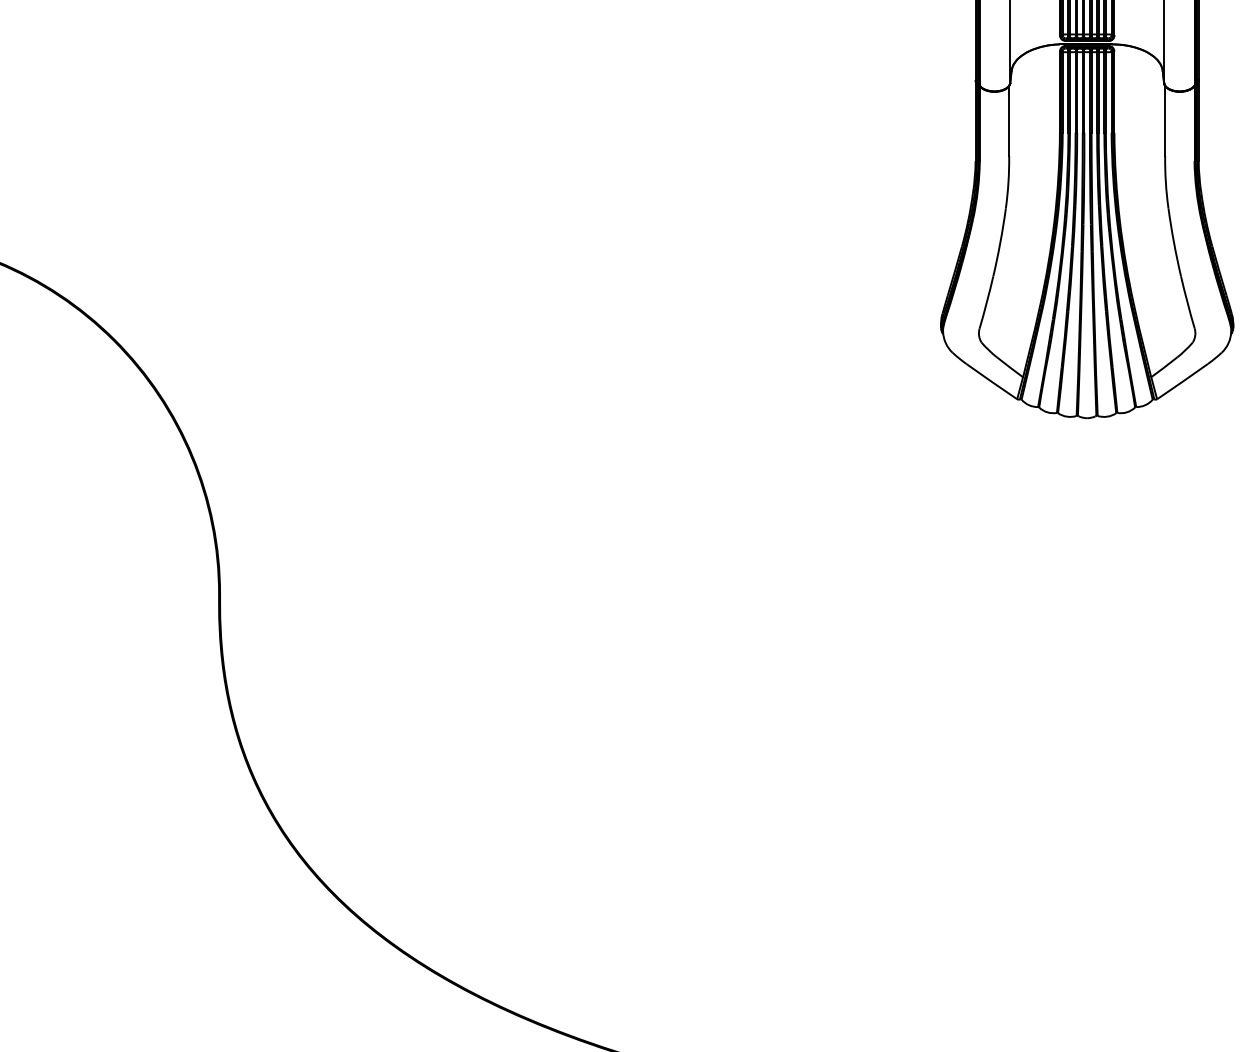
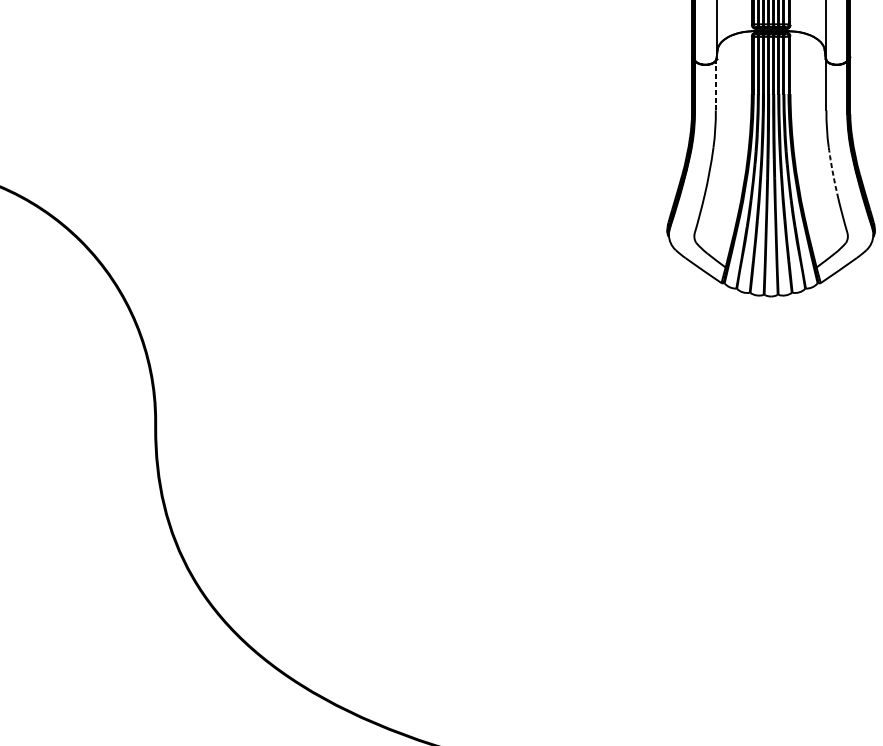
line: (1009, 120) -> (716, 85), solid -> dashed
arc: (1173, 242) -> (832, 171), solid -> dashed

